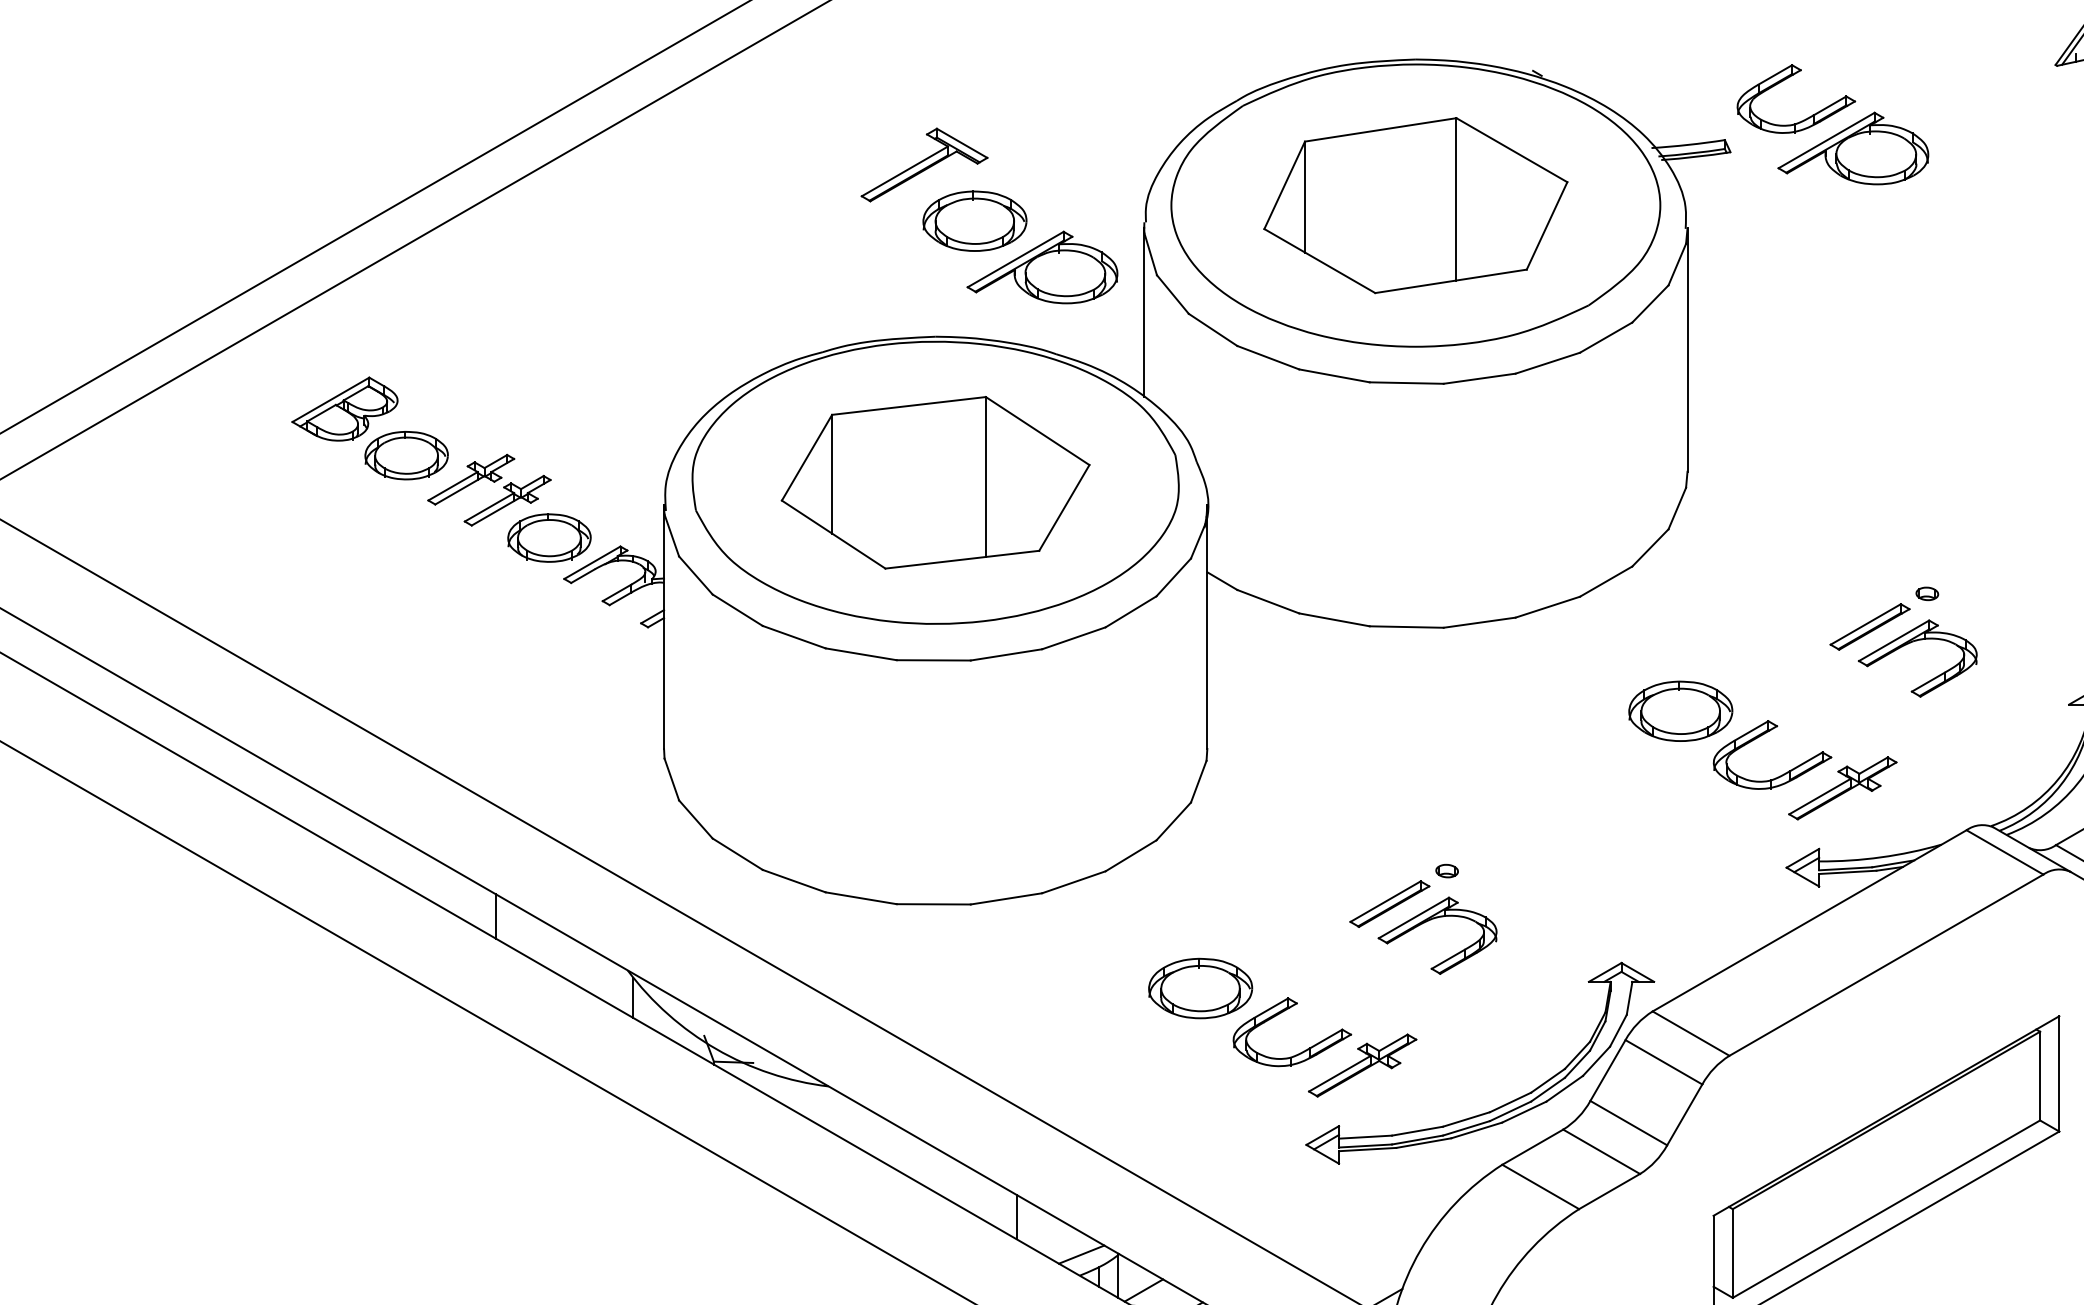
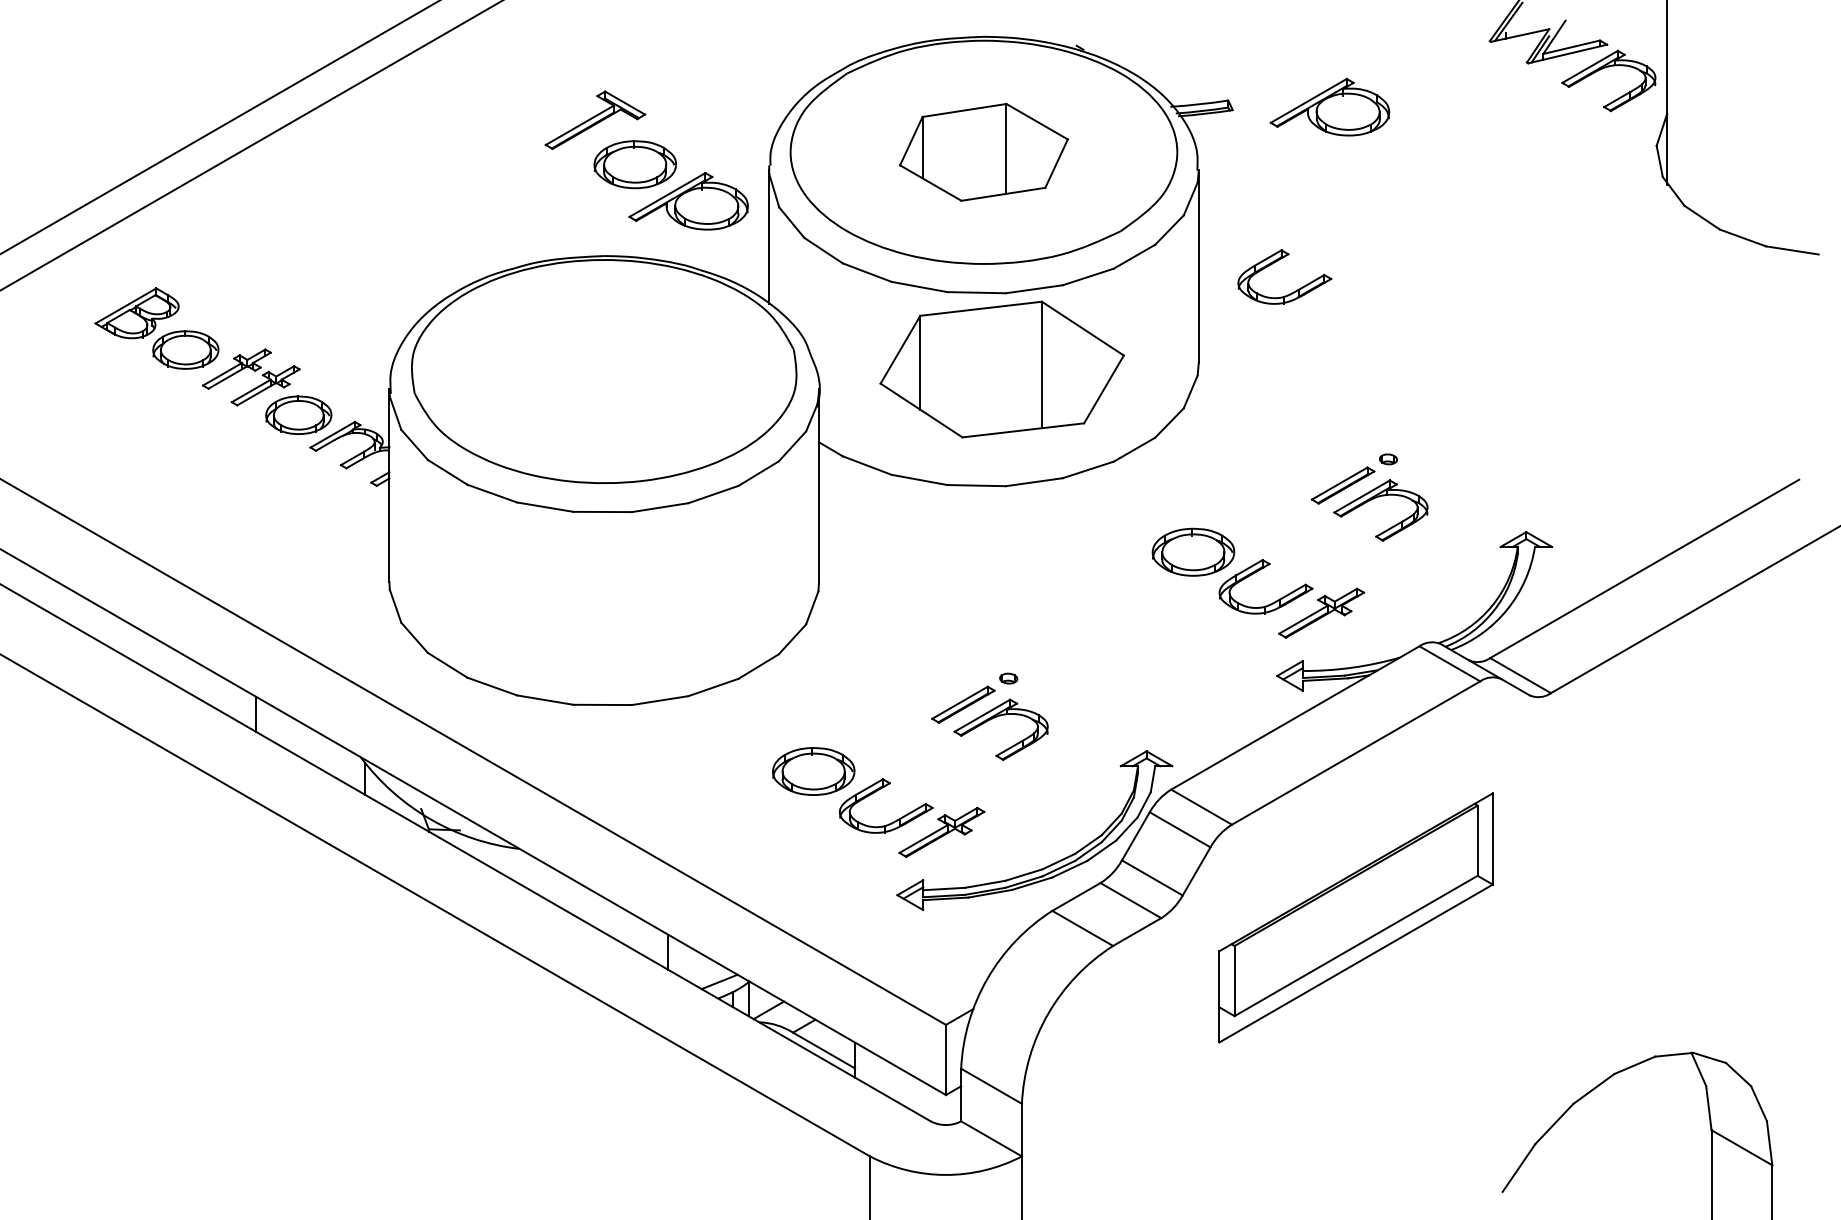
part: (1785, 80) -> (1276, 262), moved
part: (1415, 205) -> (983, 152), size x0.7
part: (934, 482) -> (1001, 369), moved

